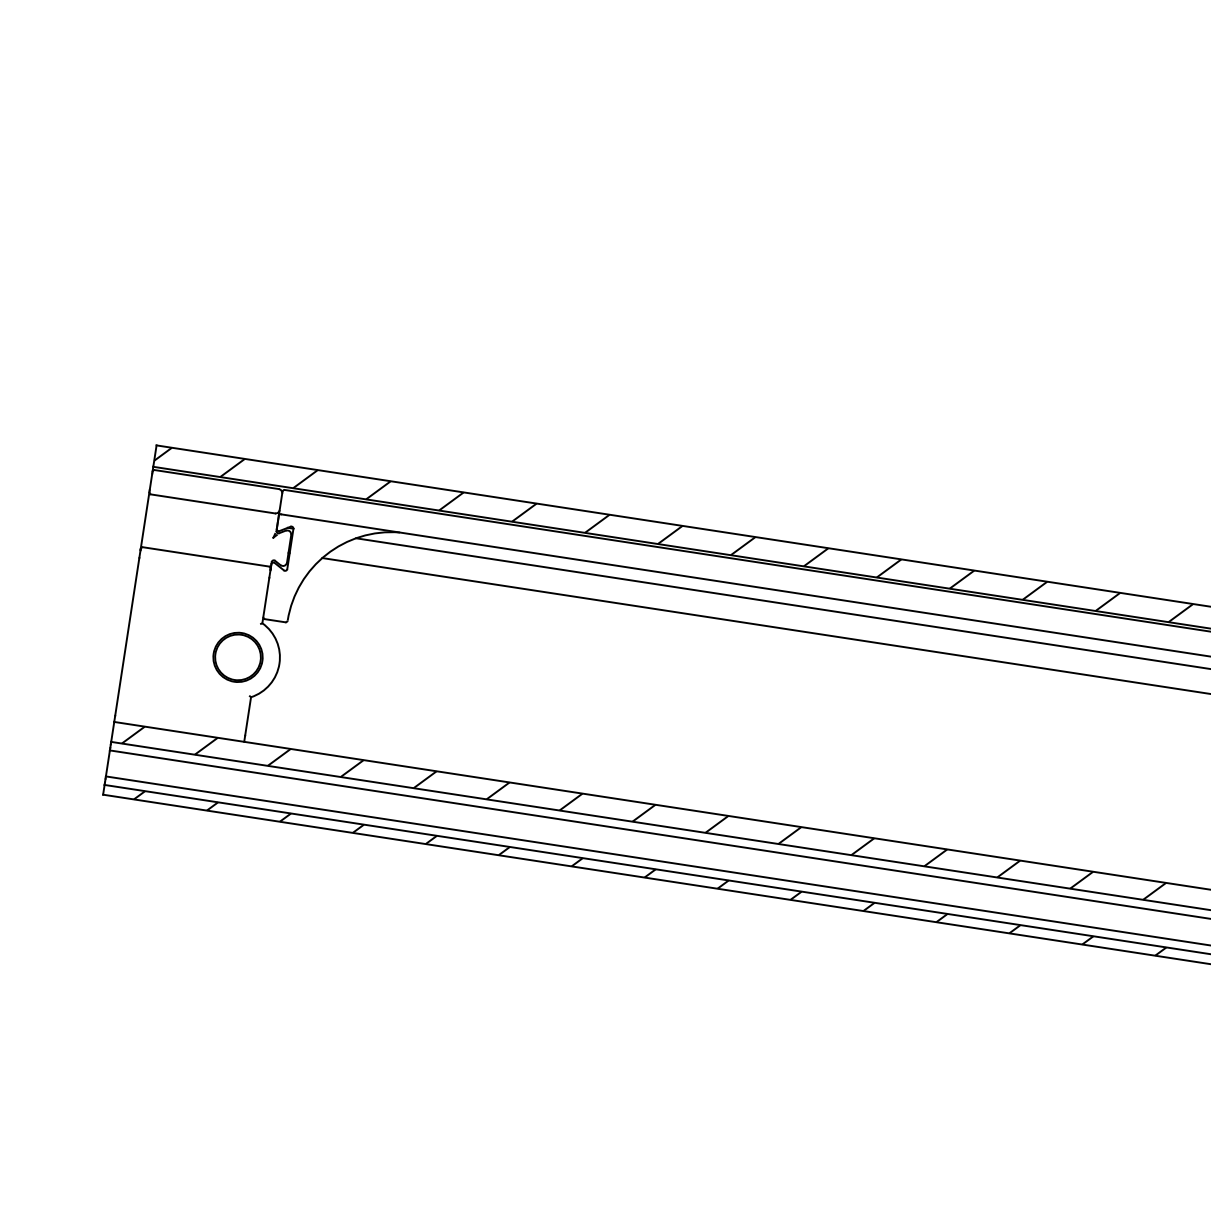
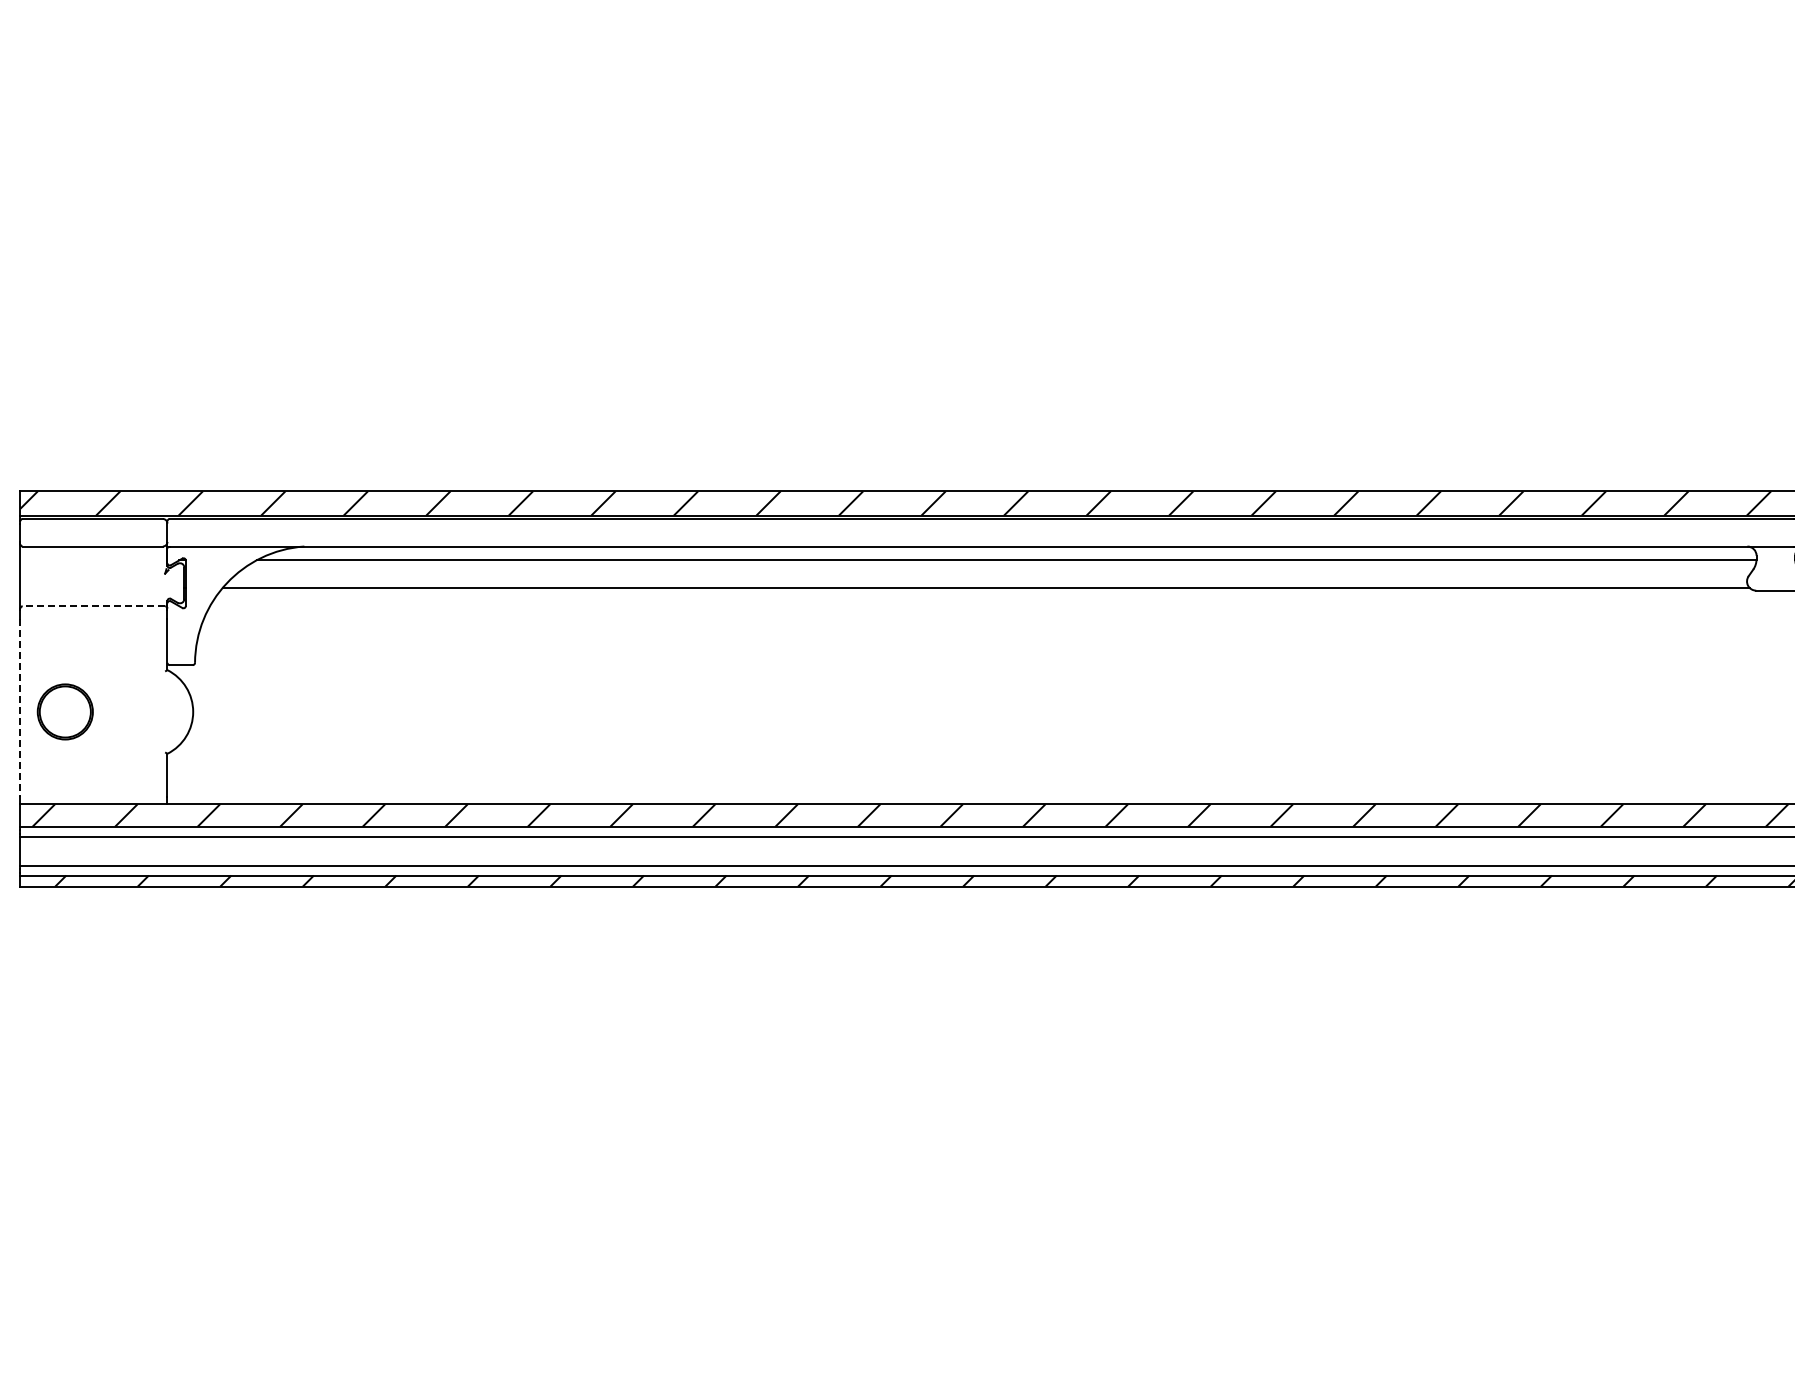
line: (205, 557) -> (93, 606), solid -> dashed
line: (127, 637) -> (20, 708), solid -> dashed
part: (237, 656) -> (64, 711), moved

